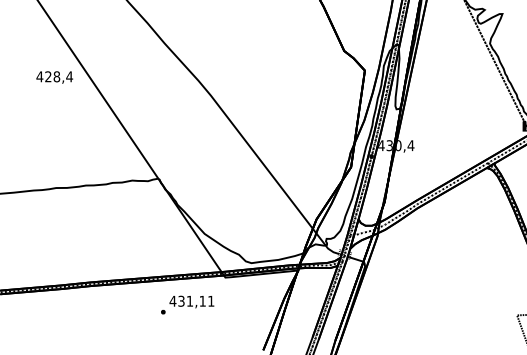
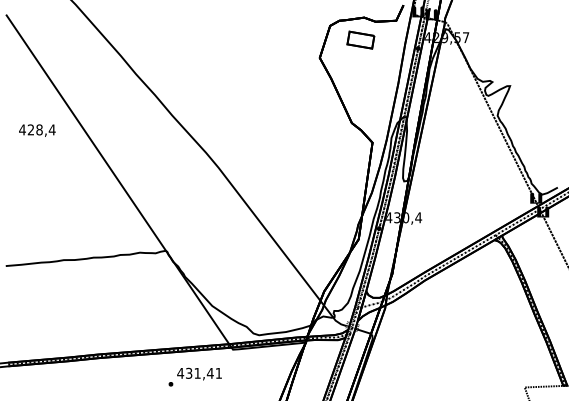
text: (54, 77) -> (37, 130), moved
text: (201, 301) -> (209, 373), 431,11 -> 431,41

